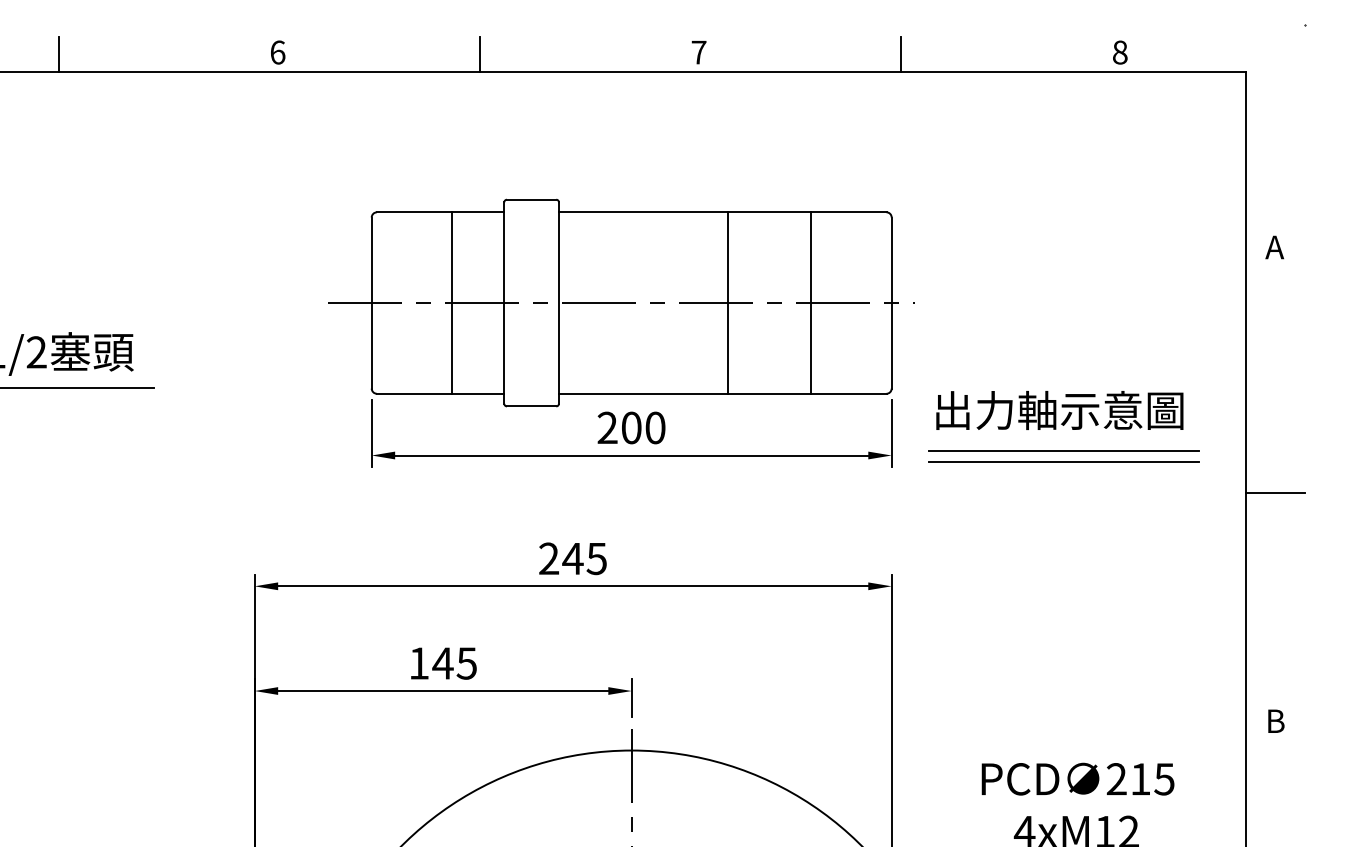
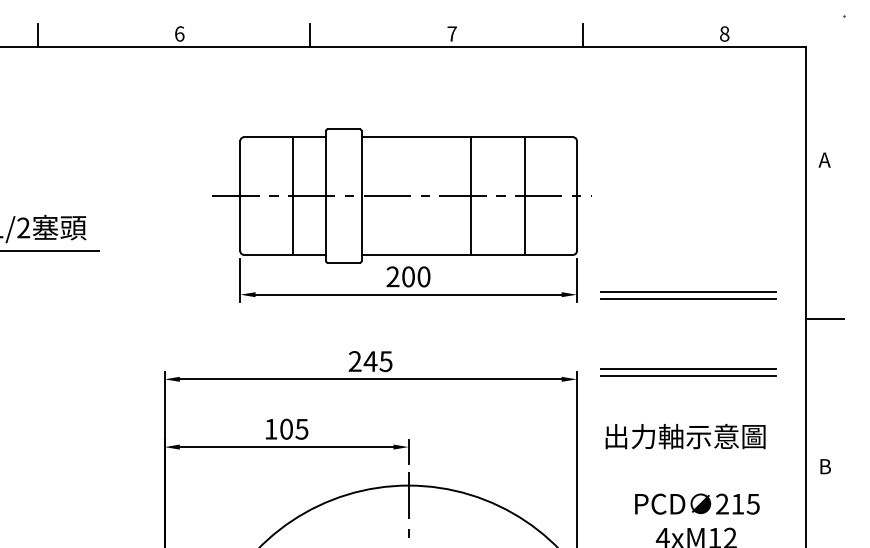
text: (1059, 410) -> (685, 436), moved
part: (1064, 575) -> (688, 372), added
text: (442, 662) -> (286, 428), 145 -> 105

